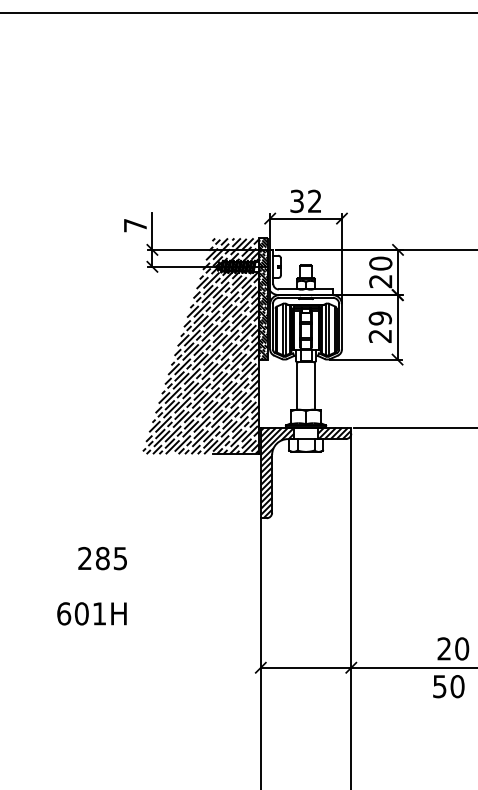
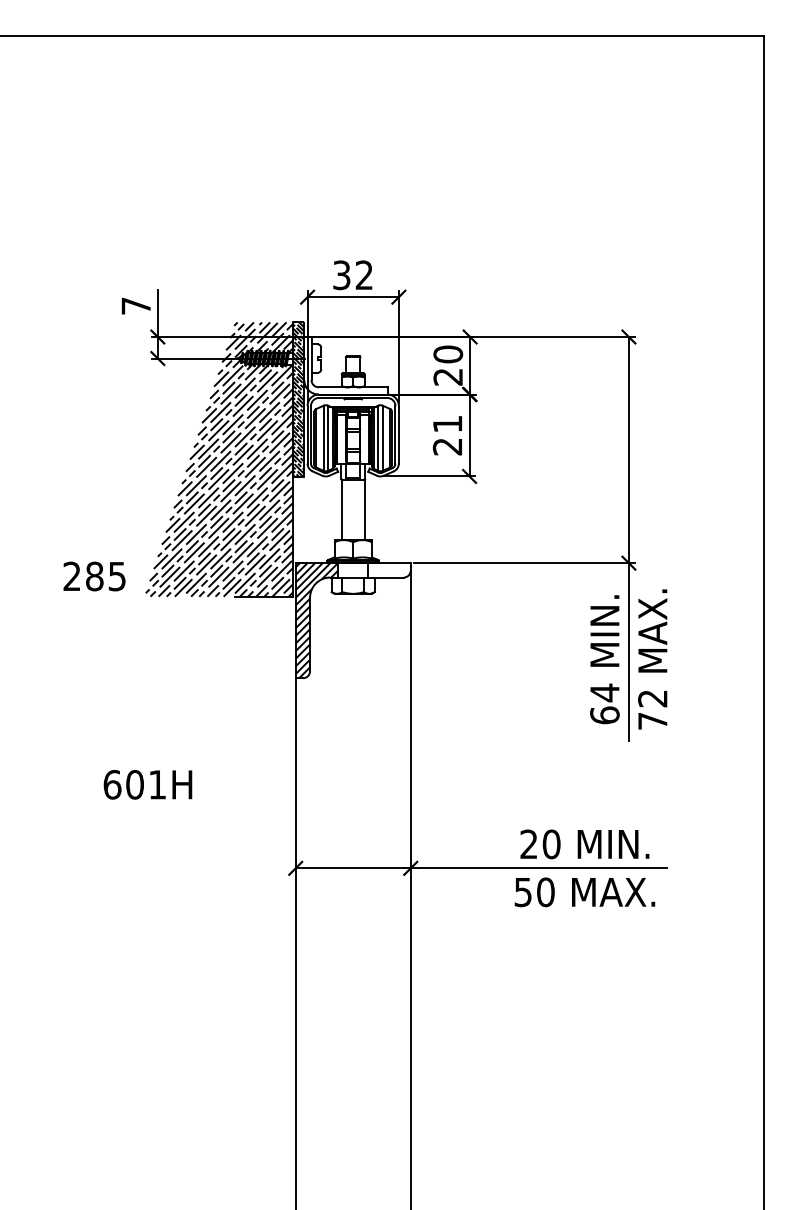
text: (380, 318) -> (447, 424), 29 -> 21
hatch: (334, 433) -> (389, 570), removed
text: (102, 558) -> (94, 576), moved
text: (91, 613) -> (147, 784), moved

